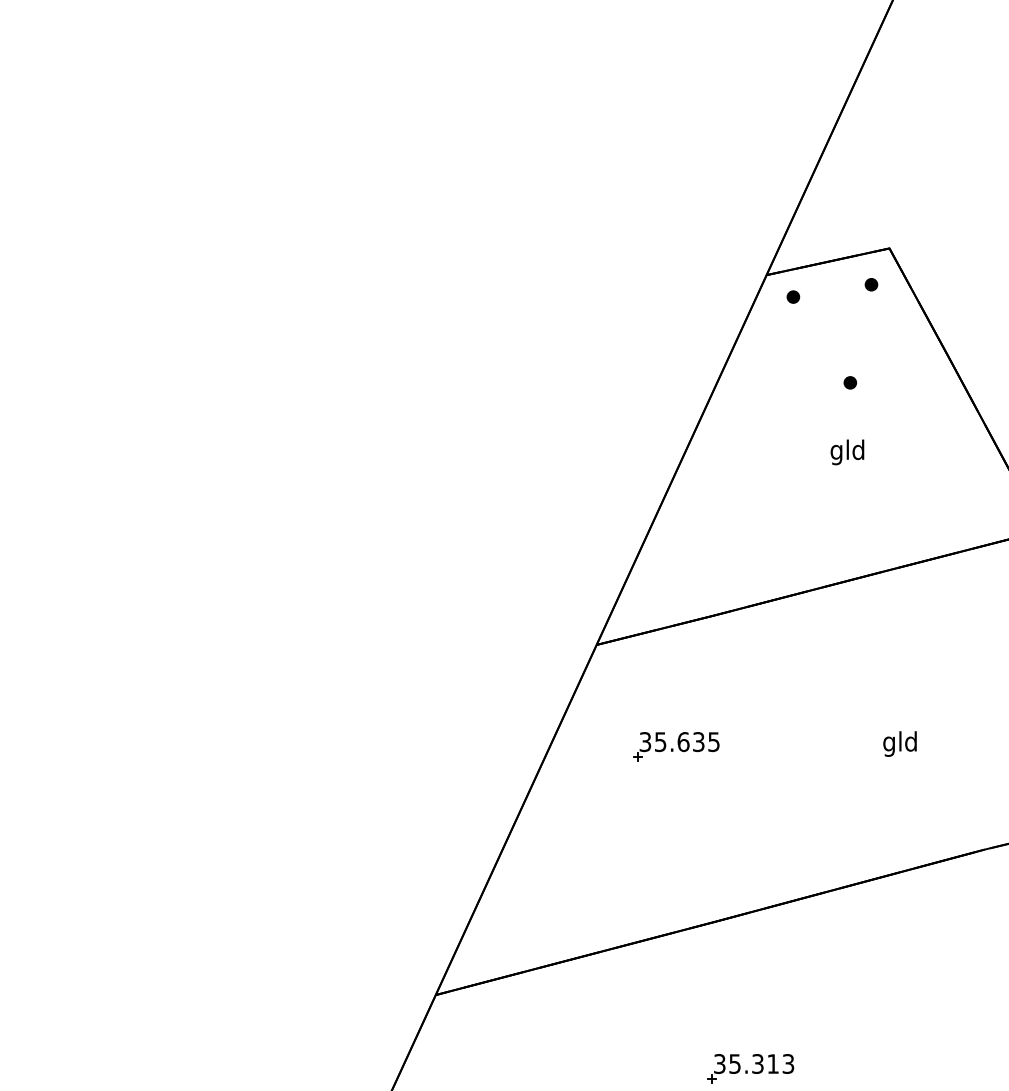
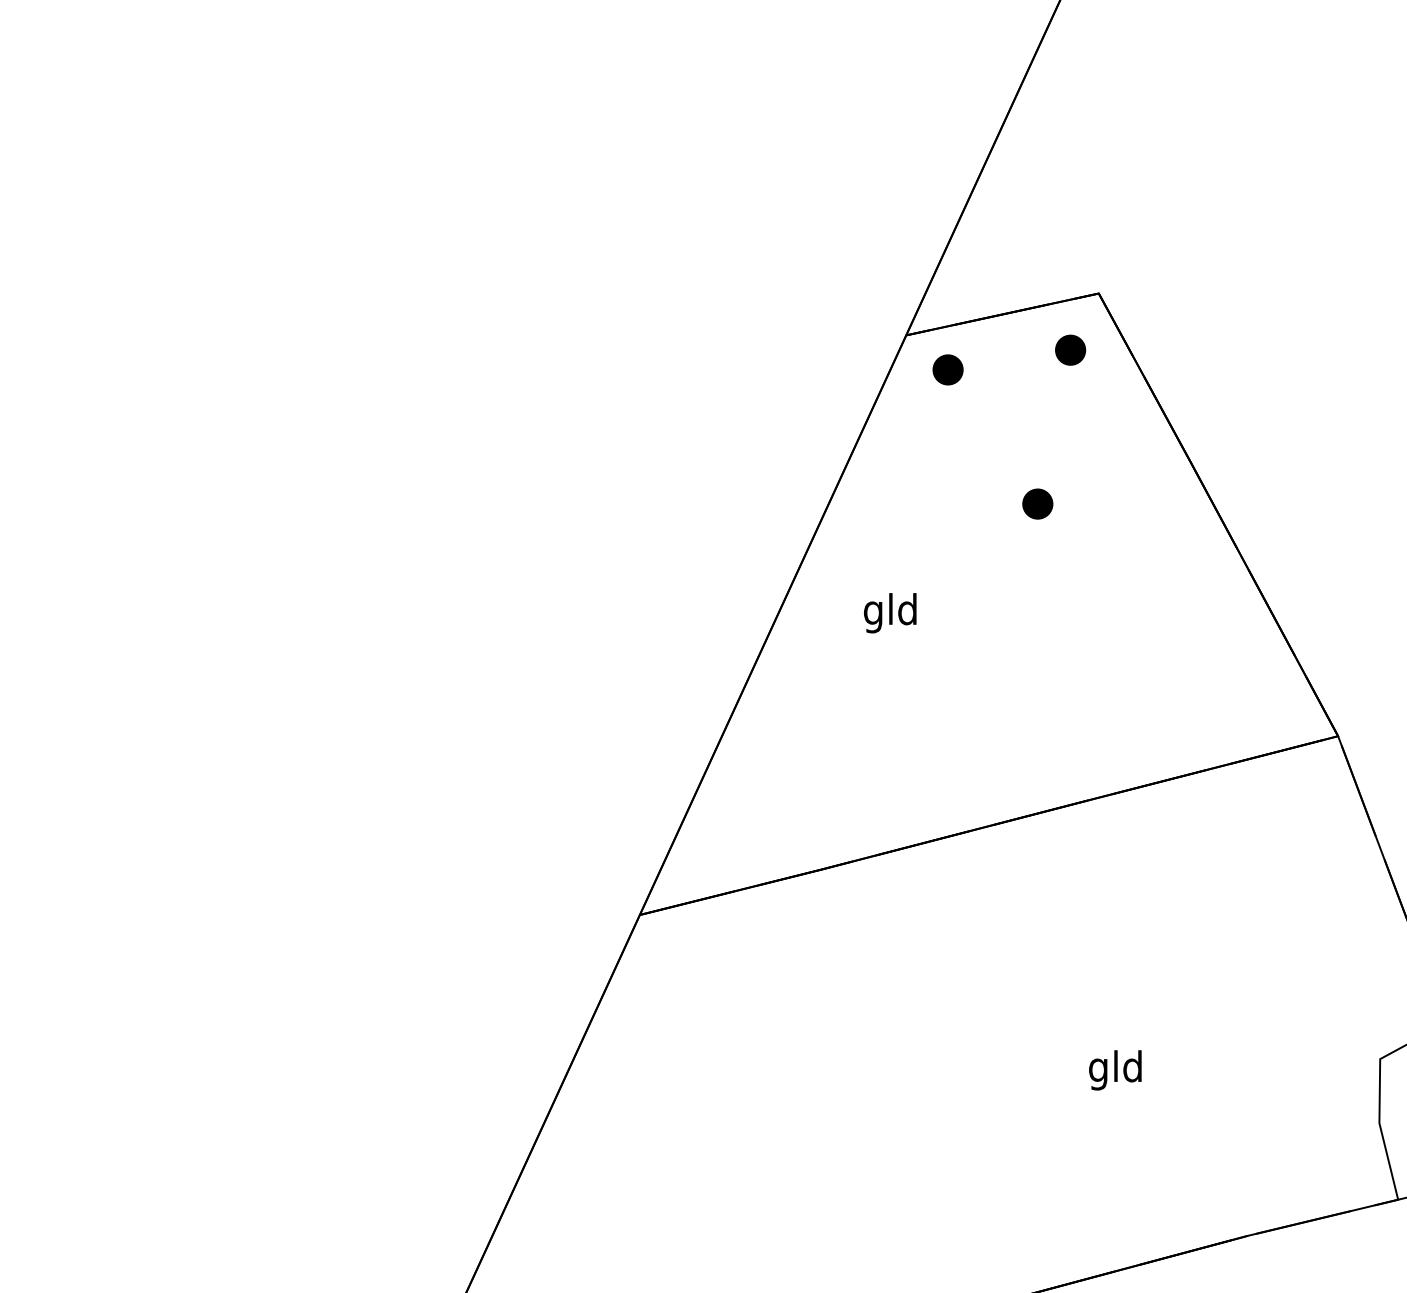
part: (871, 284) -> (1070, 350), size x1.6
part: (793, 296) -> (948, 368), size x1.6
part: (849, 382) -> (1036, 503), size x1.6
text: (847, 452) -> (890, 613), moved
part: (676, 746) -> (764, 1074), removed

